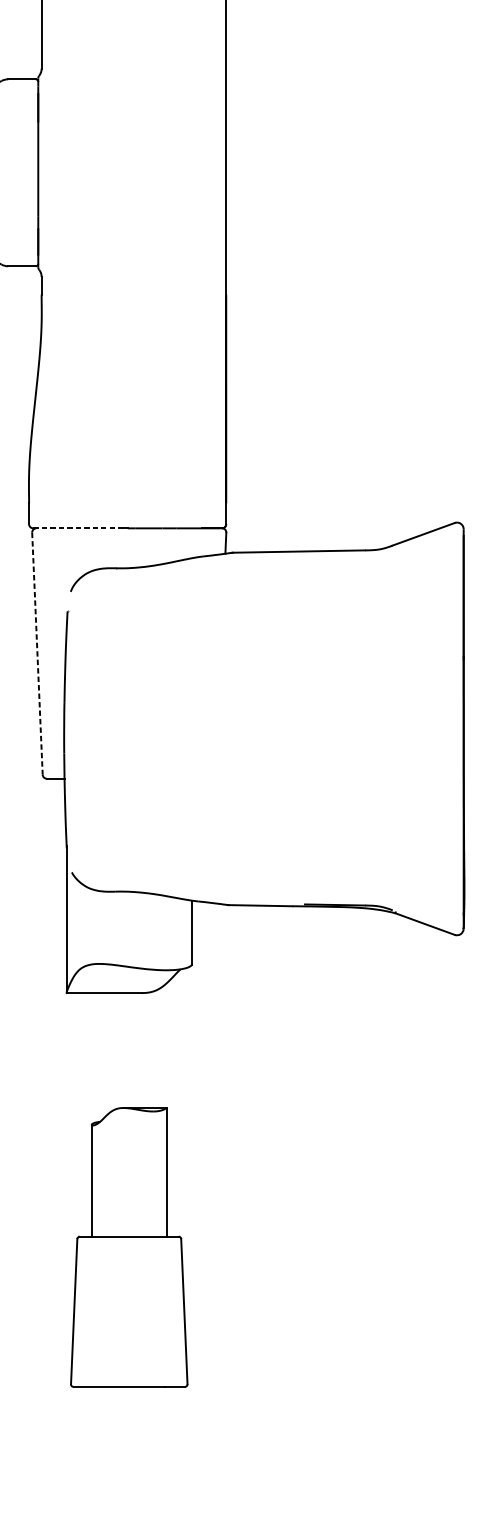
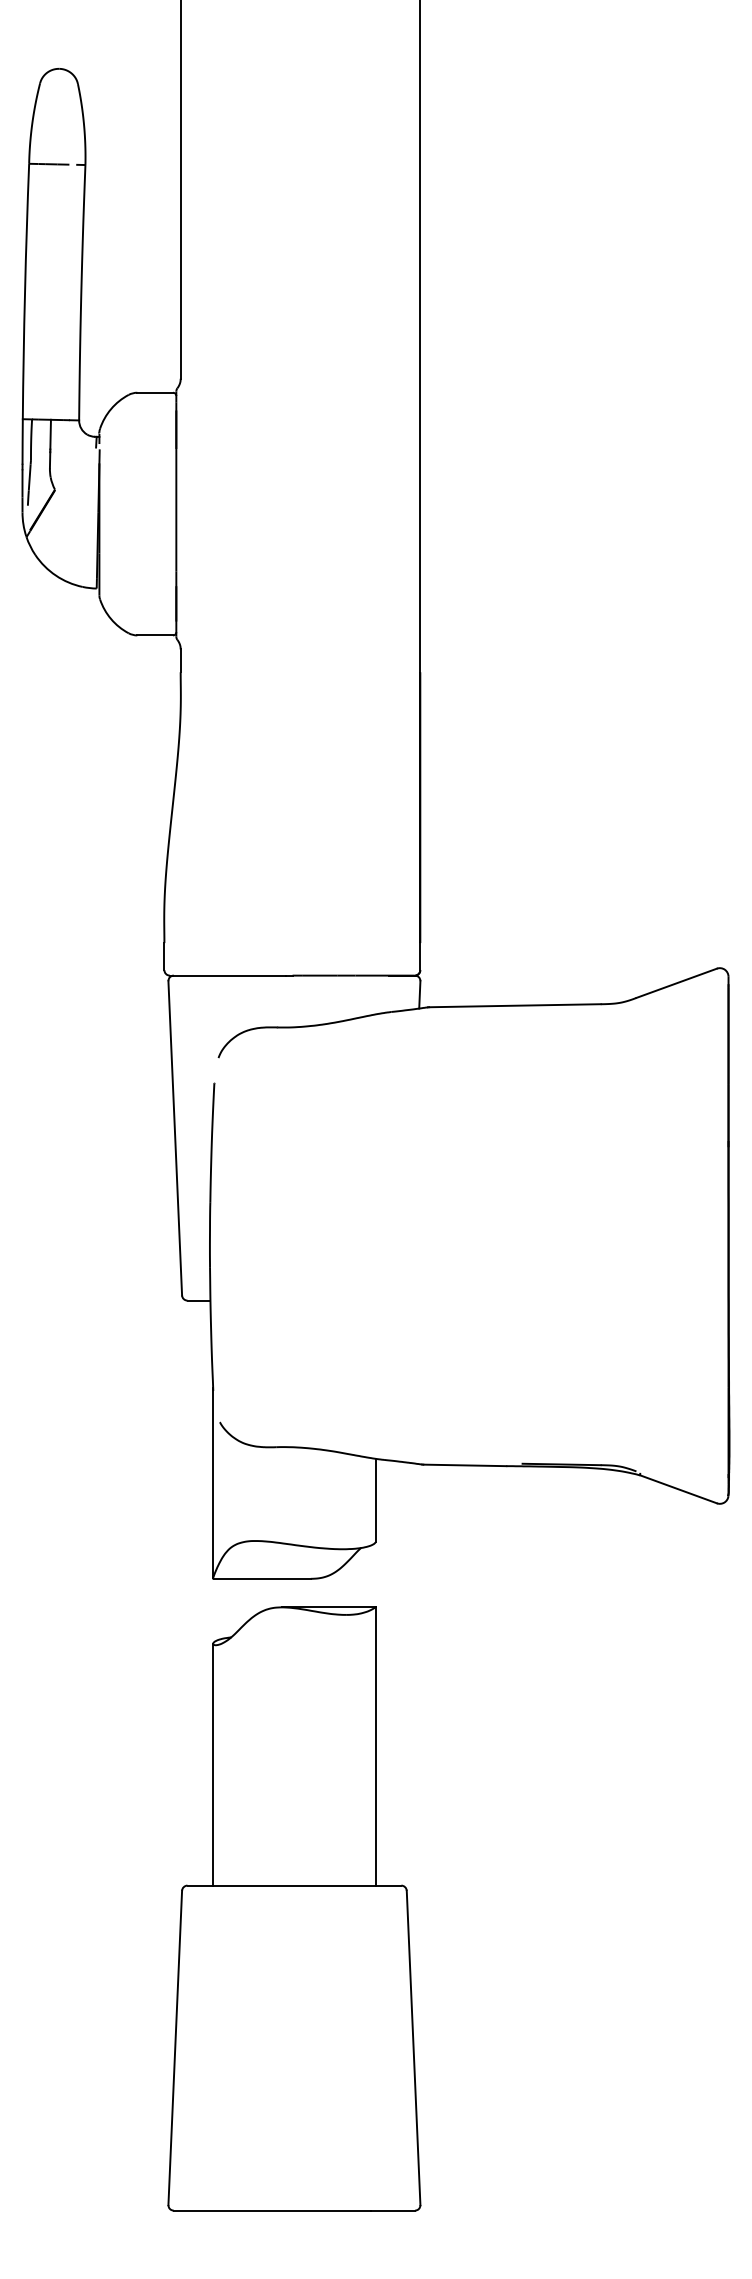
line: (77, 528) -> (227, 975), dashed -> solid
line: (37, 653) -> (175, 1138), dashed -> solid
part: (129, 1247) -> (294, 1908), size x1.67

